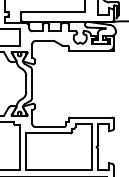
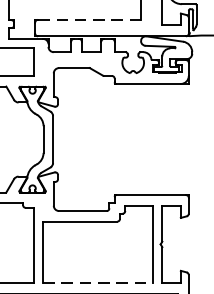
line: (53, 11) -> (88, 19), solid -> dashed
line: (59, 170) -> (98, 283), solid -> dashed

